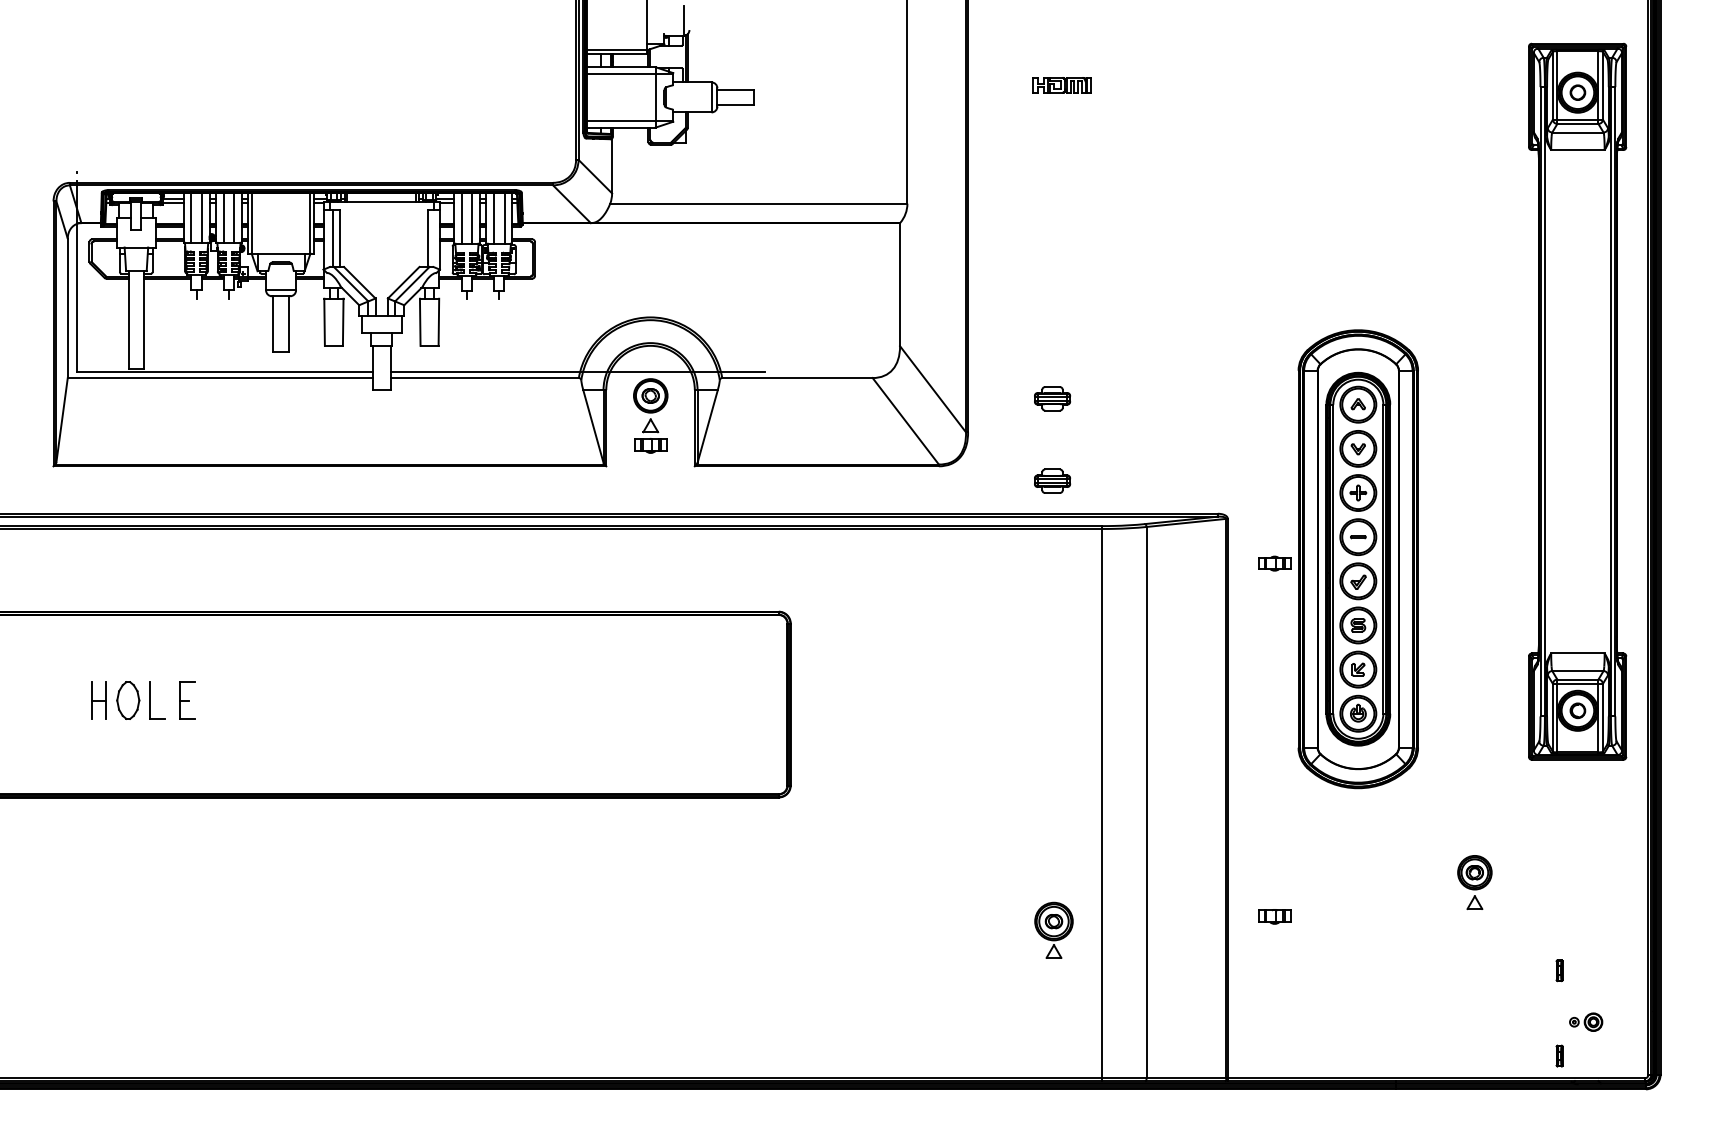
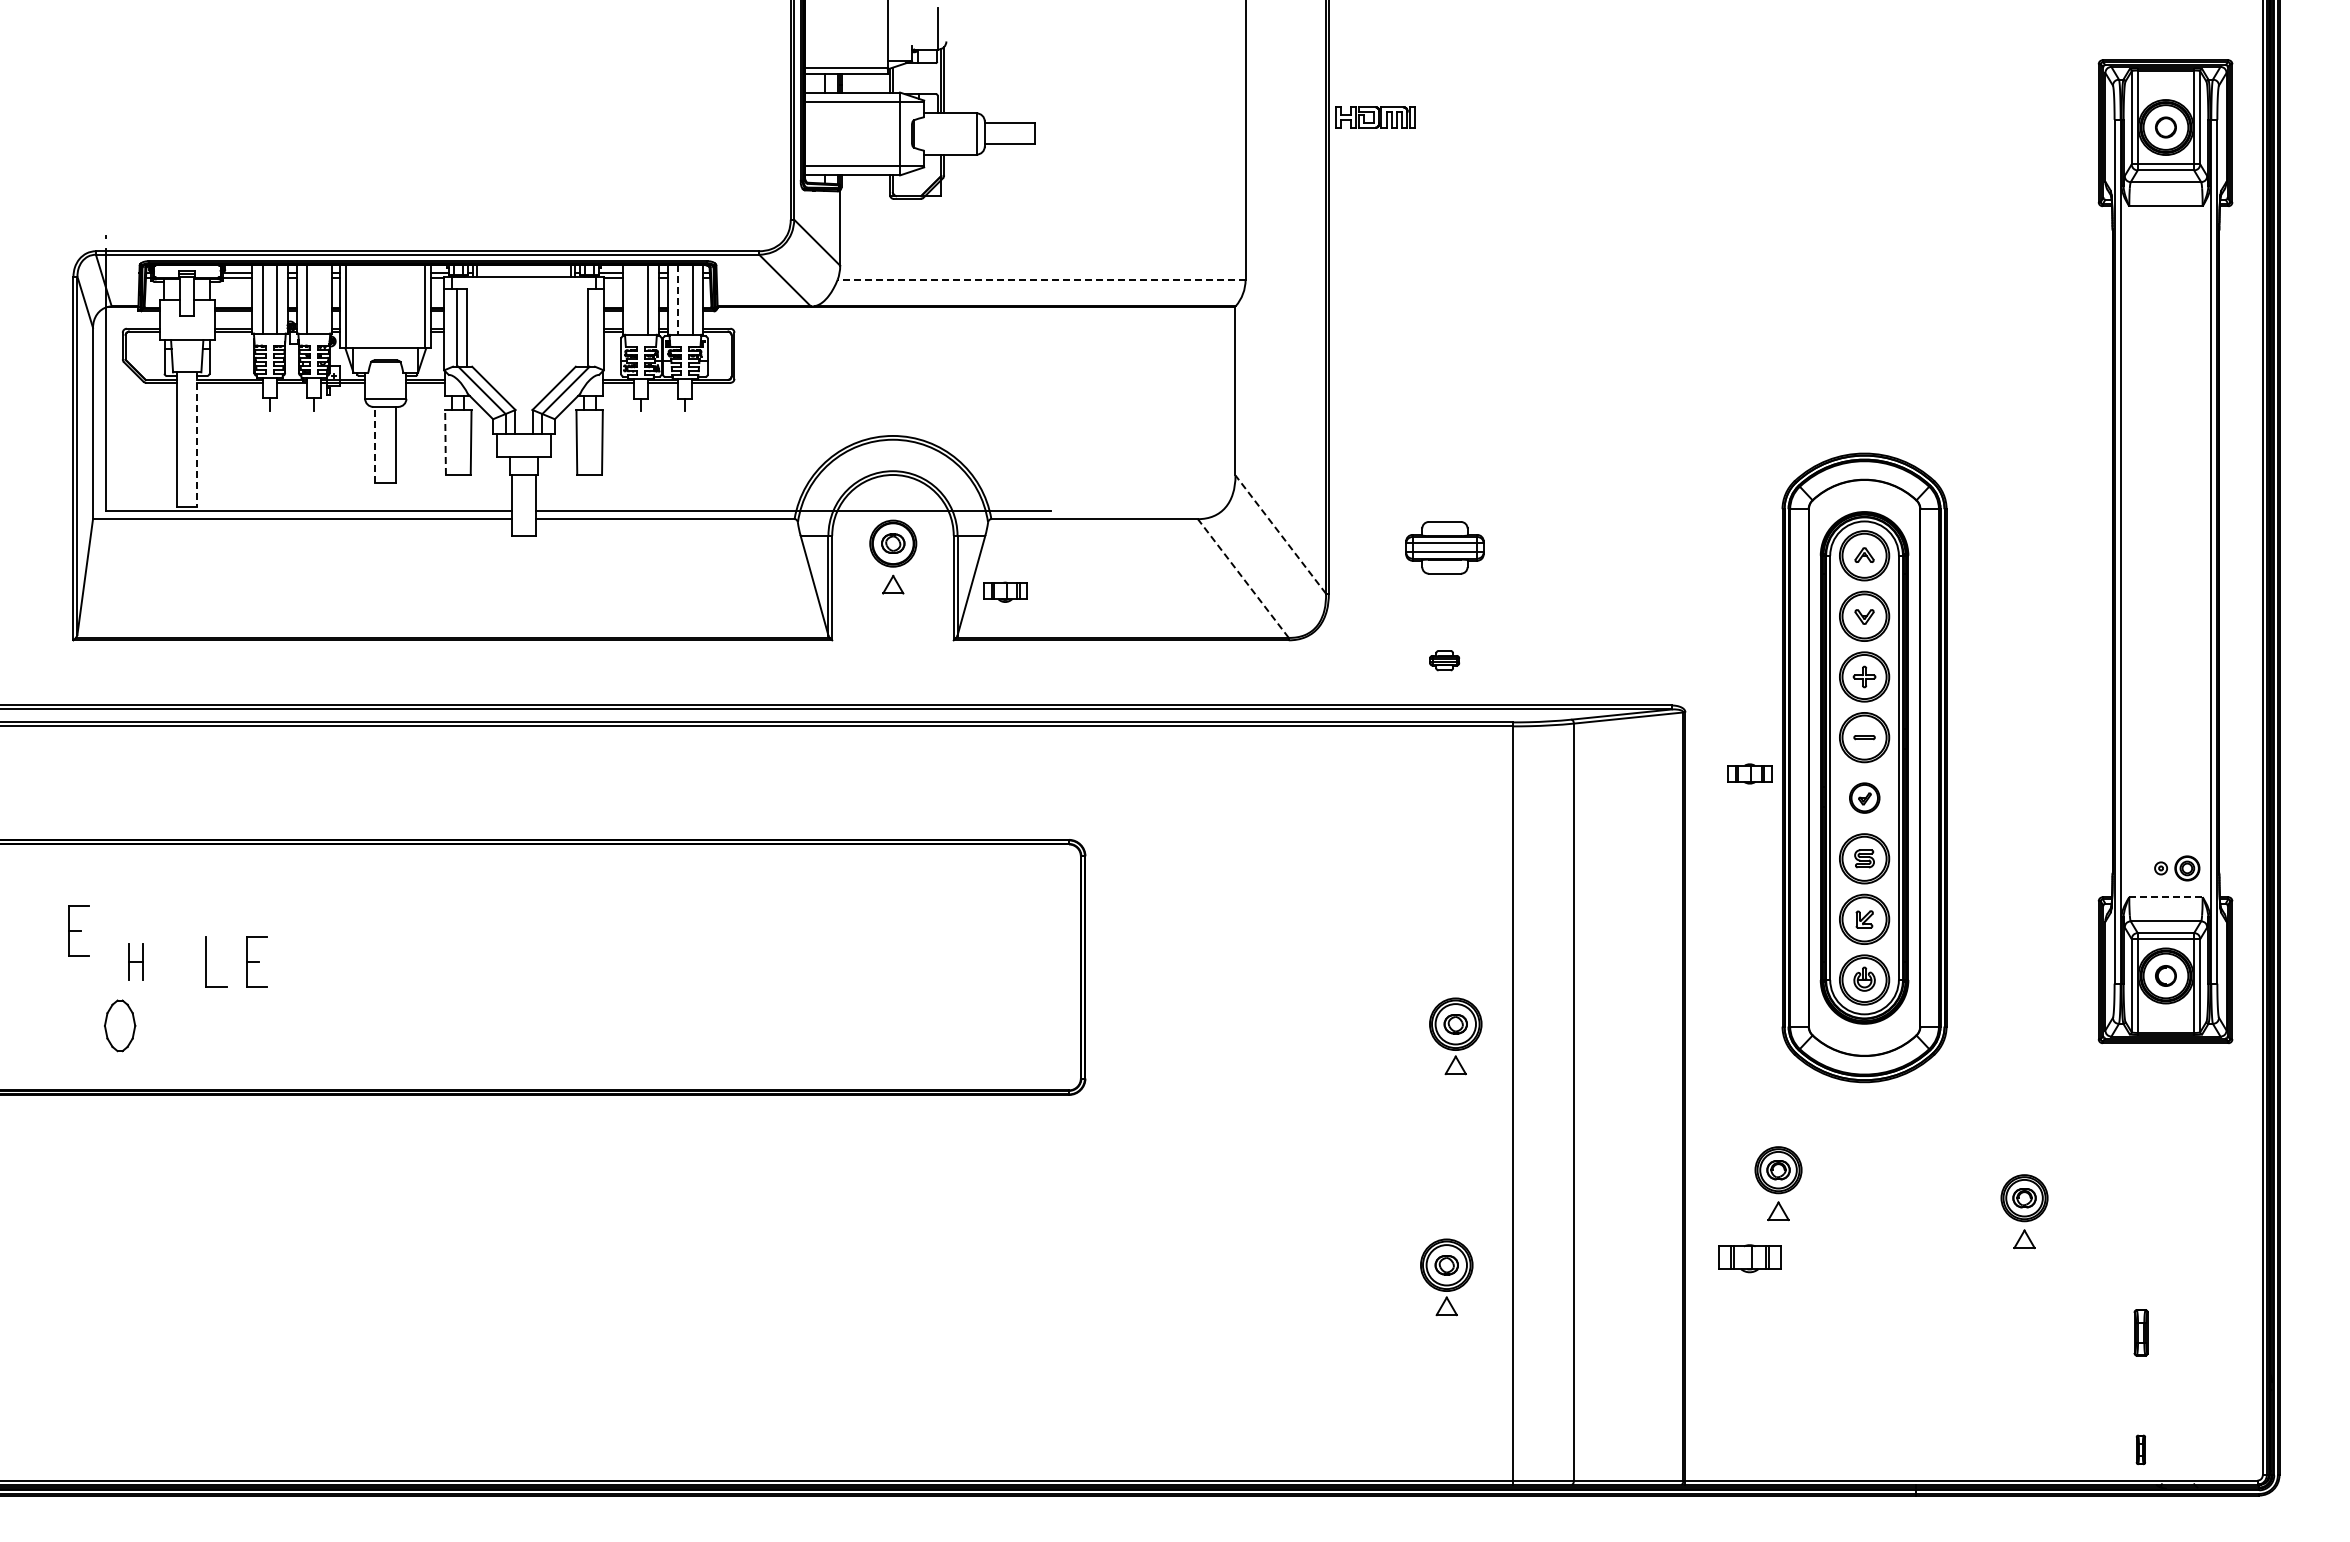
part: (1062, 85) -> (1375, 117), moved
line: (758, 203) -> (1041, 279), solid -> dashed
line: (234, 218) -> (321, 299), removed
line: (461, 218) -> (633, 299), removed
line: (494, 218) -> (678, 299), solid -> dashed
line: (143, 320) -> (197, 440), solid -> dashed
line: (324, 322) -> (445, 442), solid -> dashed
line: (273, 323) -> (375, 444), solid -> dashed
line: (932, 389) -> (1280, 534), solid -> dashed
part: (1052, 398) -> (1444, 547), size x1.6
line: (905, 421) -> (1243, 578), solid -> dashed
part: (650, 445) -> (1005, 591), moved
part: (1052, 481) -> (1444, 660), size x0.6
part: (1358, 580) -> (1864, 797), size x0.6
line: (1577, 653) -> (2165, 897), solid -> dashed
part: (57, 677) -> (78, 930), added
part: (98, 700) -> (135, 961), size x0.7
part: (128, 700) -> (120, 1025), moved
part: (1060, 754) -> (1455, 1036), added
part: (1295, 862) -> (1778, 1183), added
part: (1274, 916) -> (1749, 1258), size x1.4
part: (1559, 970) -> (2140, 1332), size x1.6
part: (1586, 1022) -> (2177, 868), moved

